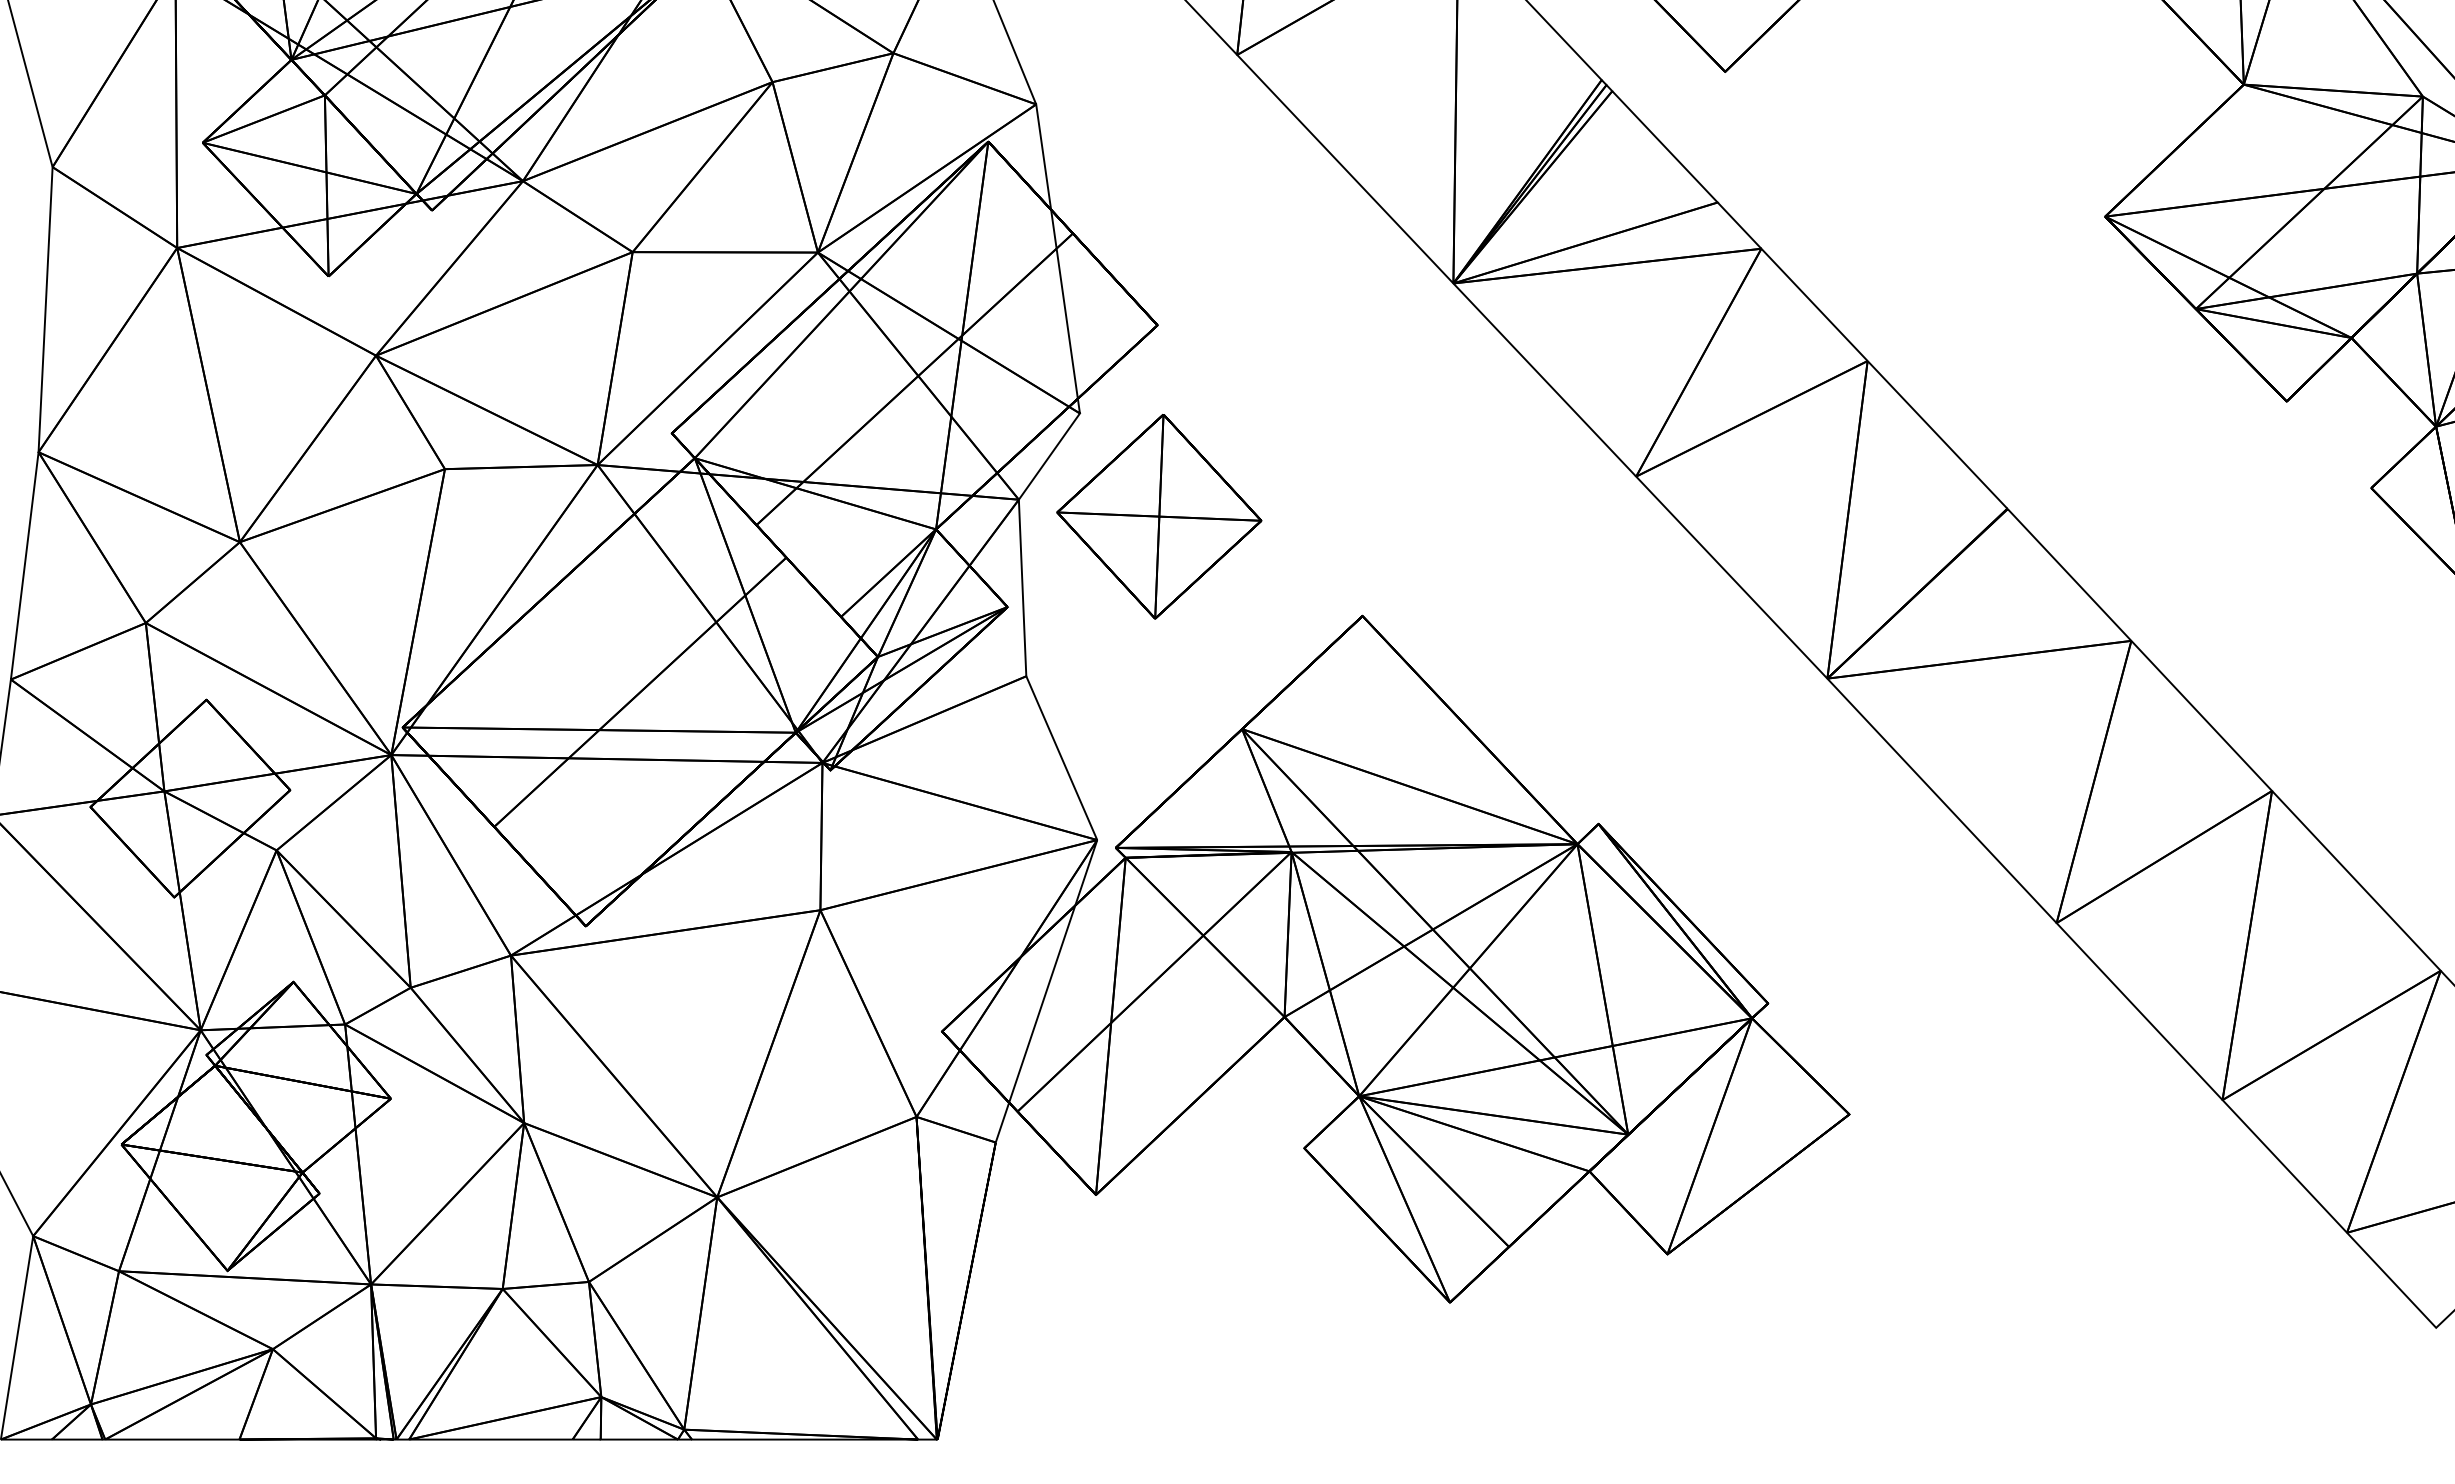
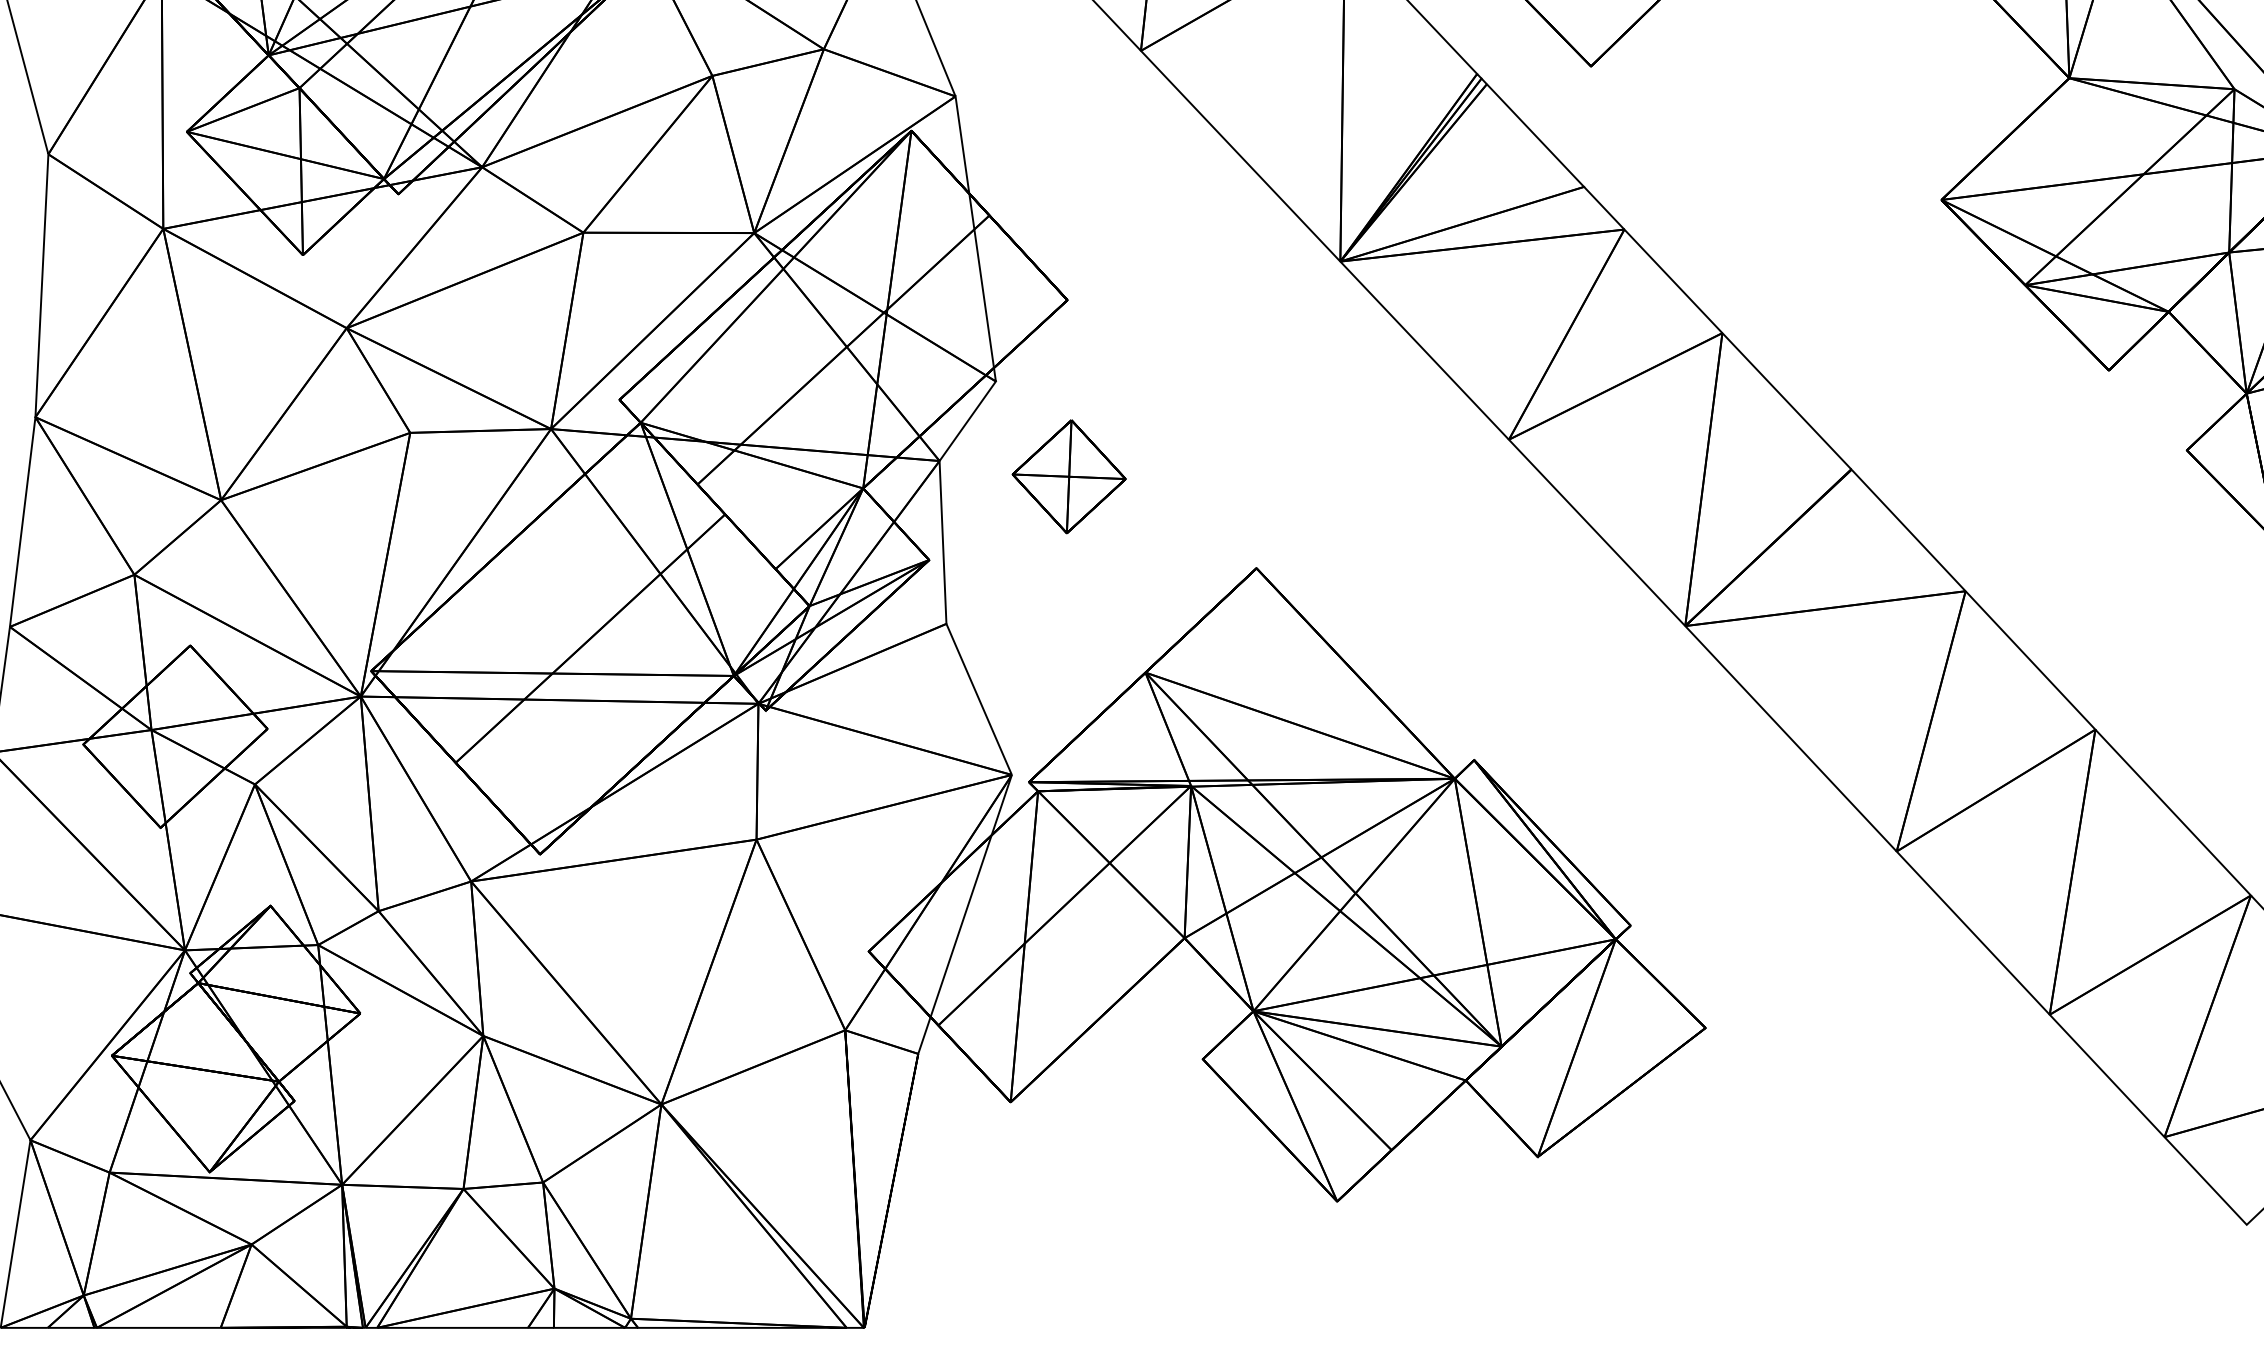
part: (1159, 516) -> (1069, 476), size x0.6

